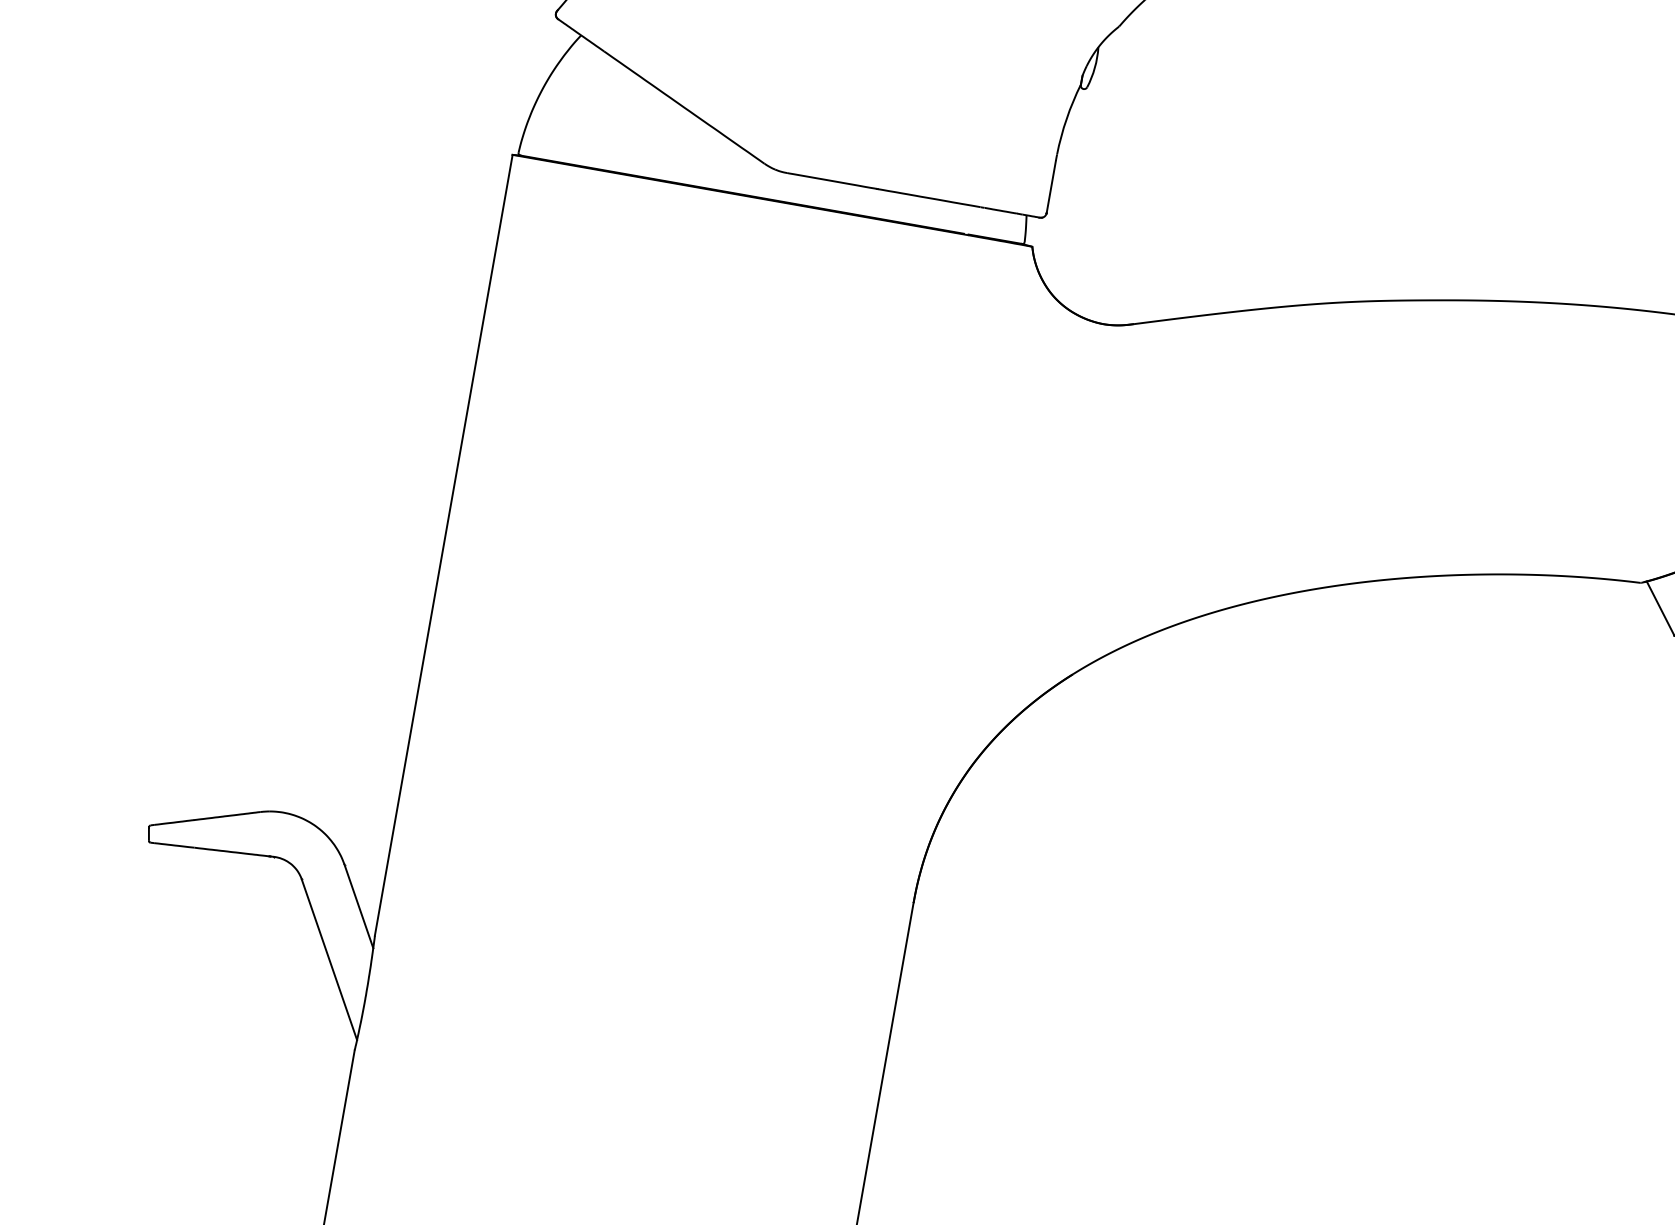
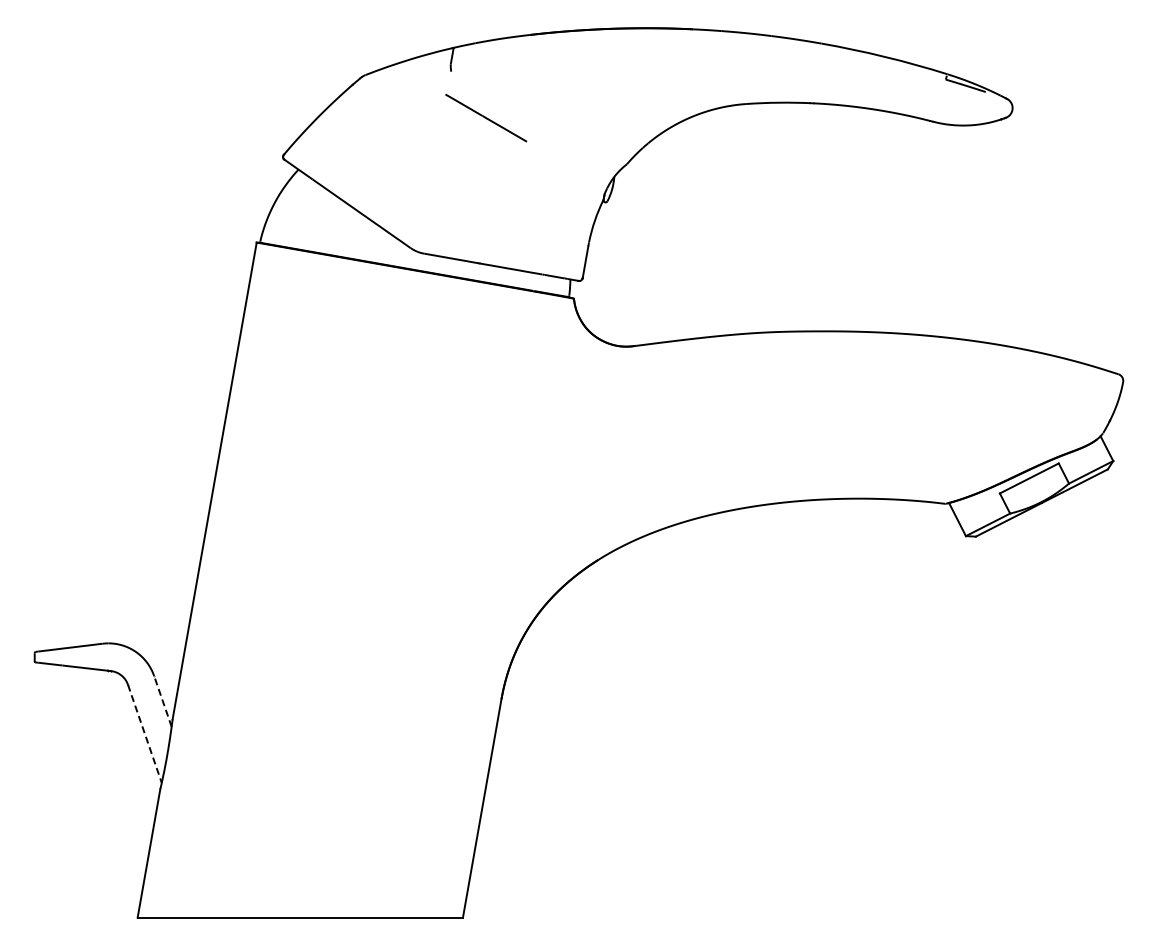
line: (358, 906) -> (162, 701), solid -> dashed
line: (328, 959) -> (144, 733), solid -> dashed

